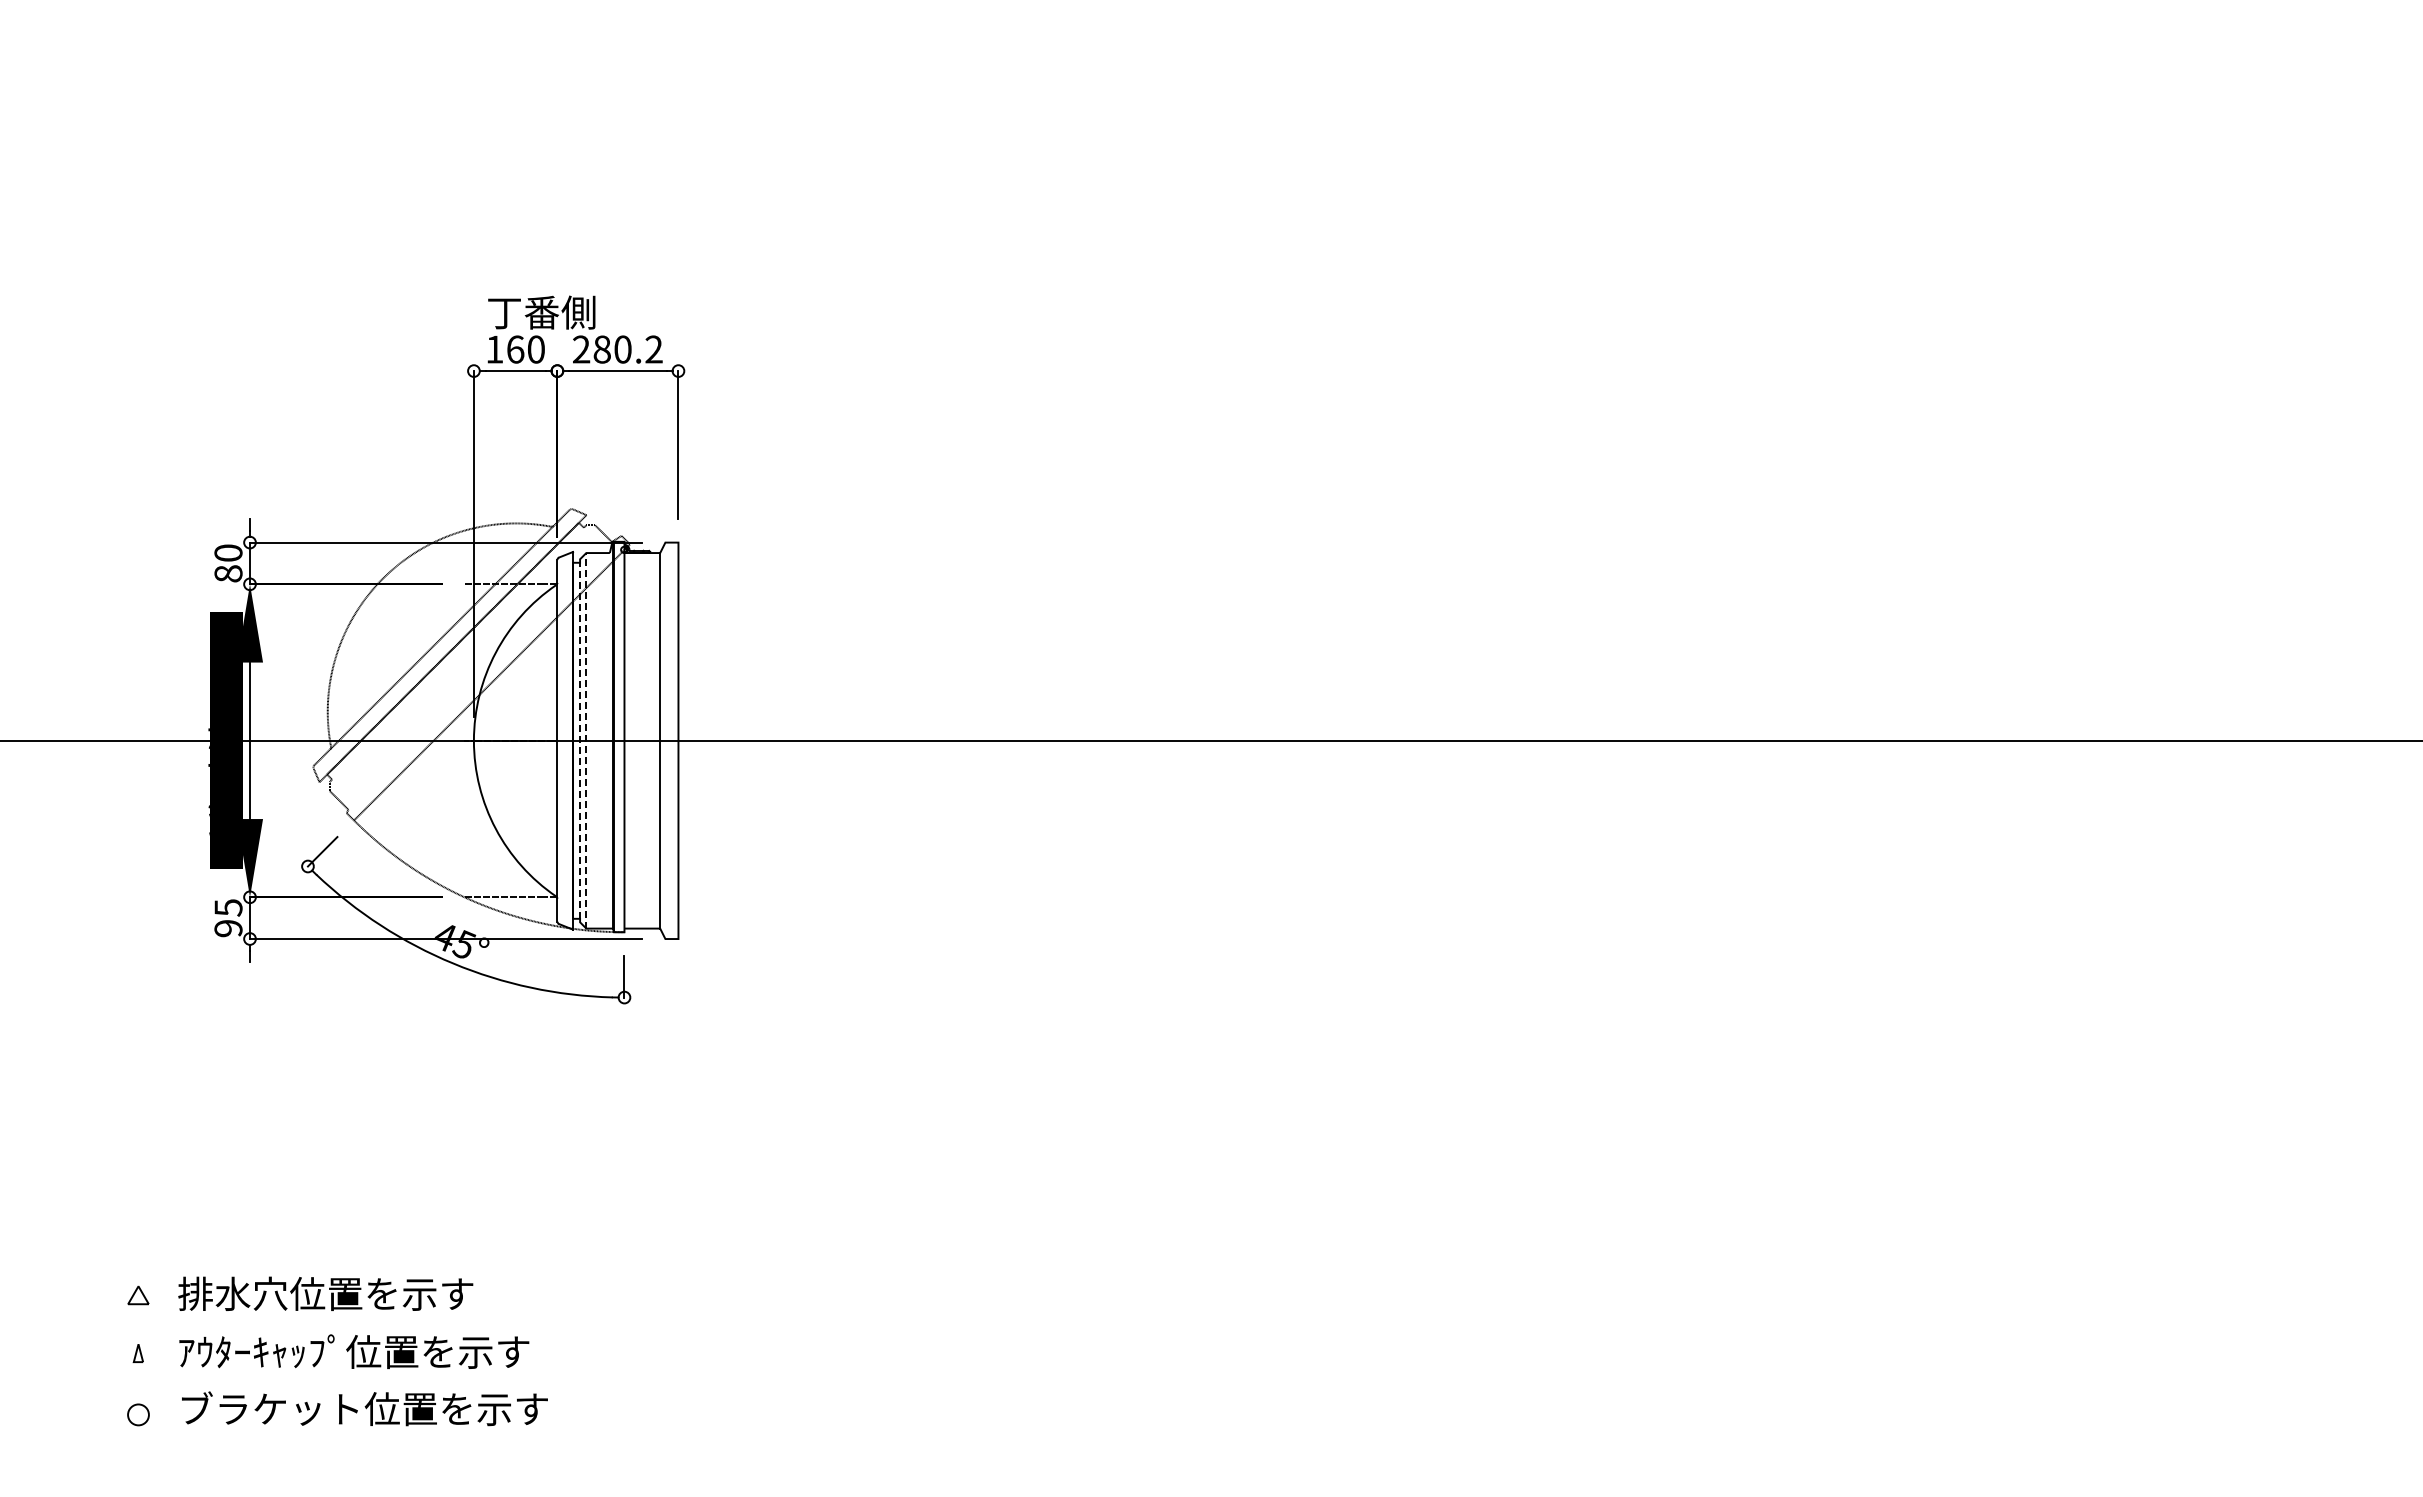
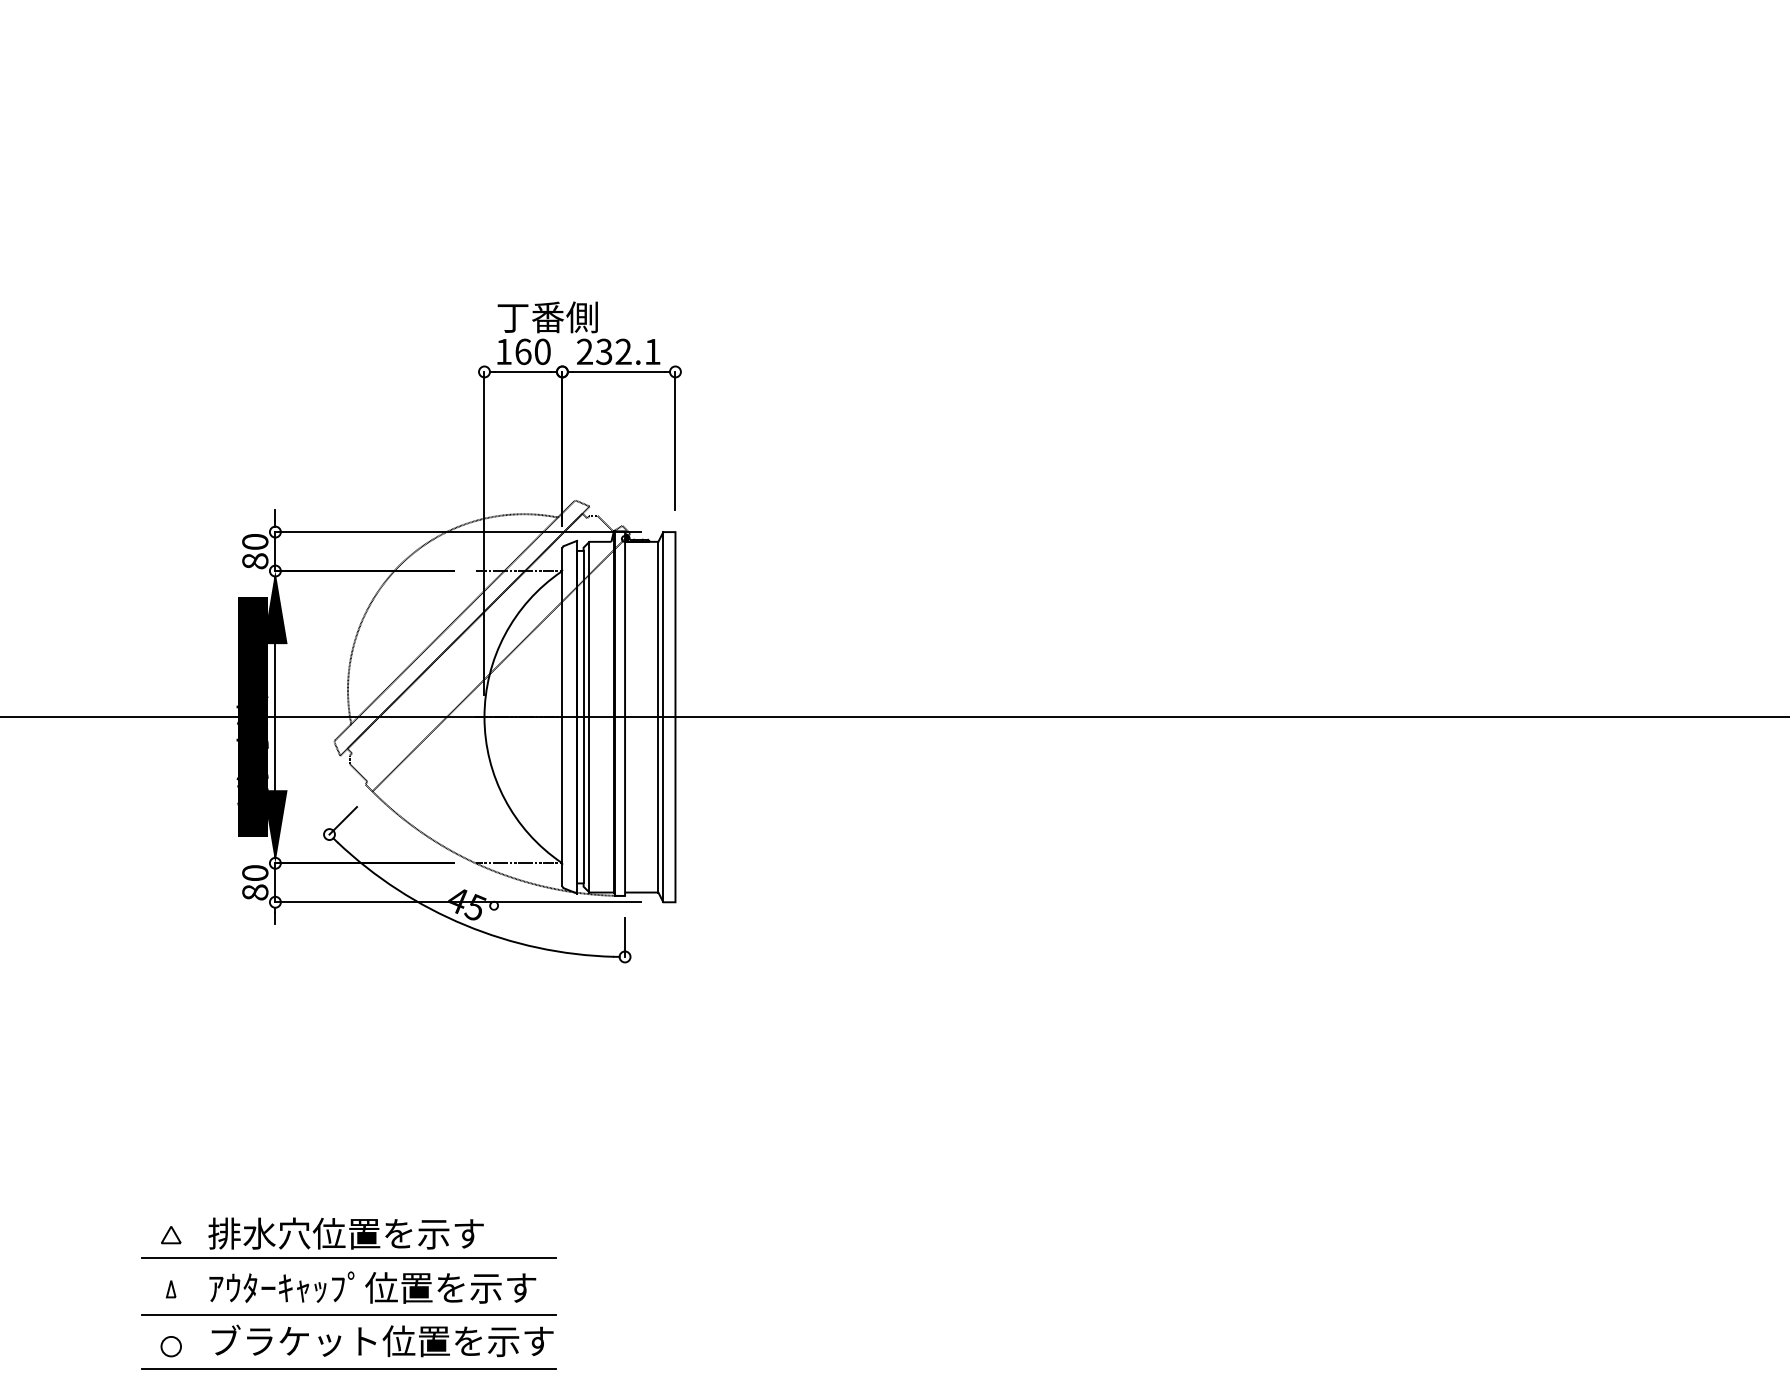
text: (627, 349) -> (627, 351), 280.2 -> 232.1
line: (580, 740) -> (583, 716), dashed -> solid
line: (586, 740) -> (589, 716), dashed -> solid
line: (665, 740) -> (663, 716), added
text: (228, 918) -> (255, 883), 95 -> 80
line: (328, 1319) -> (348, 1257), added
line: (328, 1380) -> (348, 1314), added
line: (328, 1438) -> (348, 1368), added

